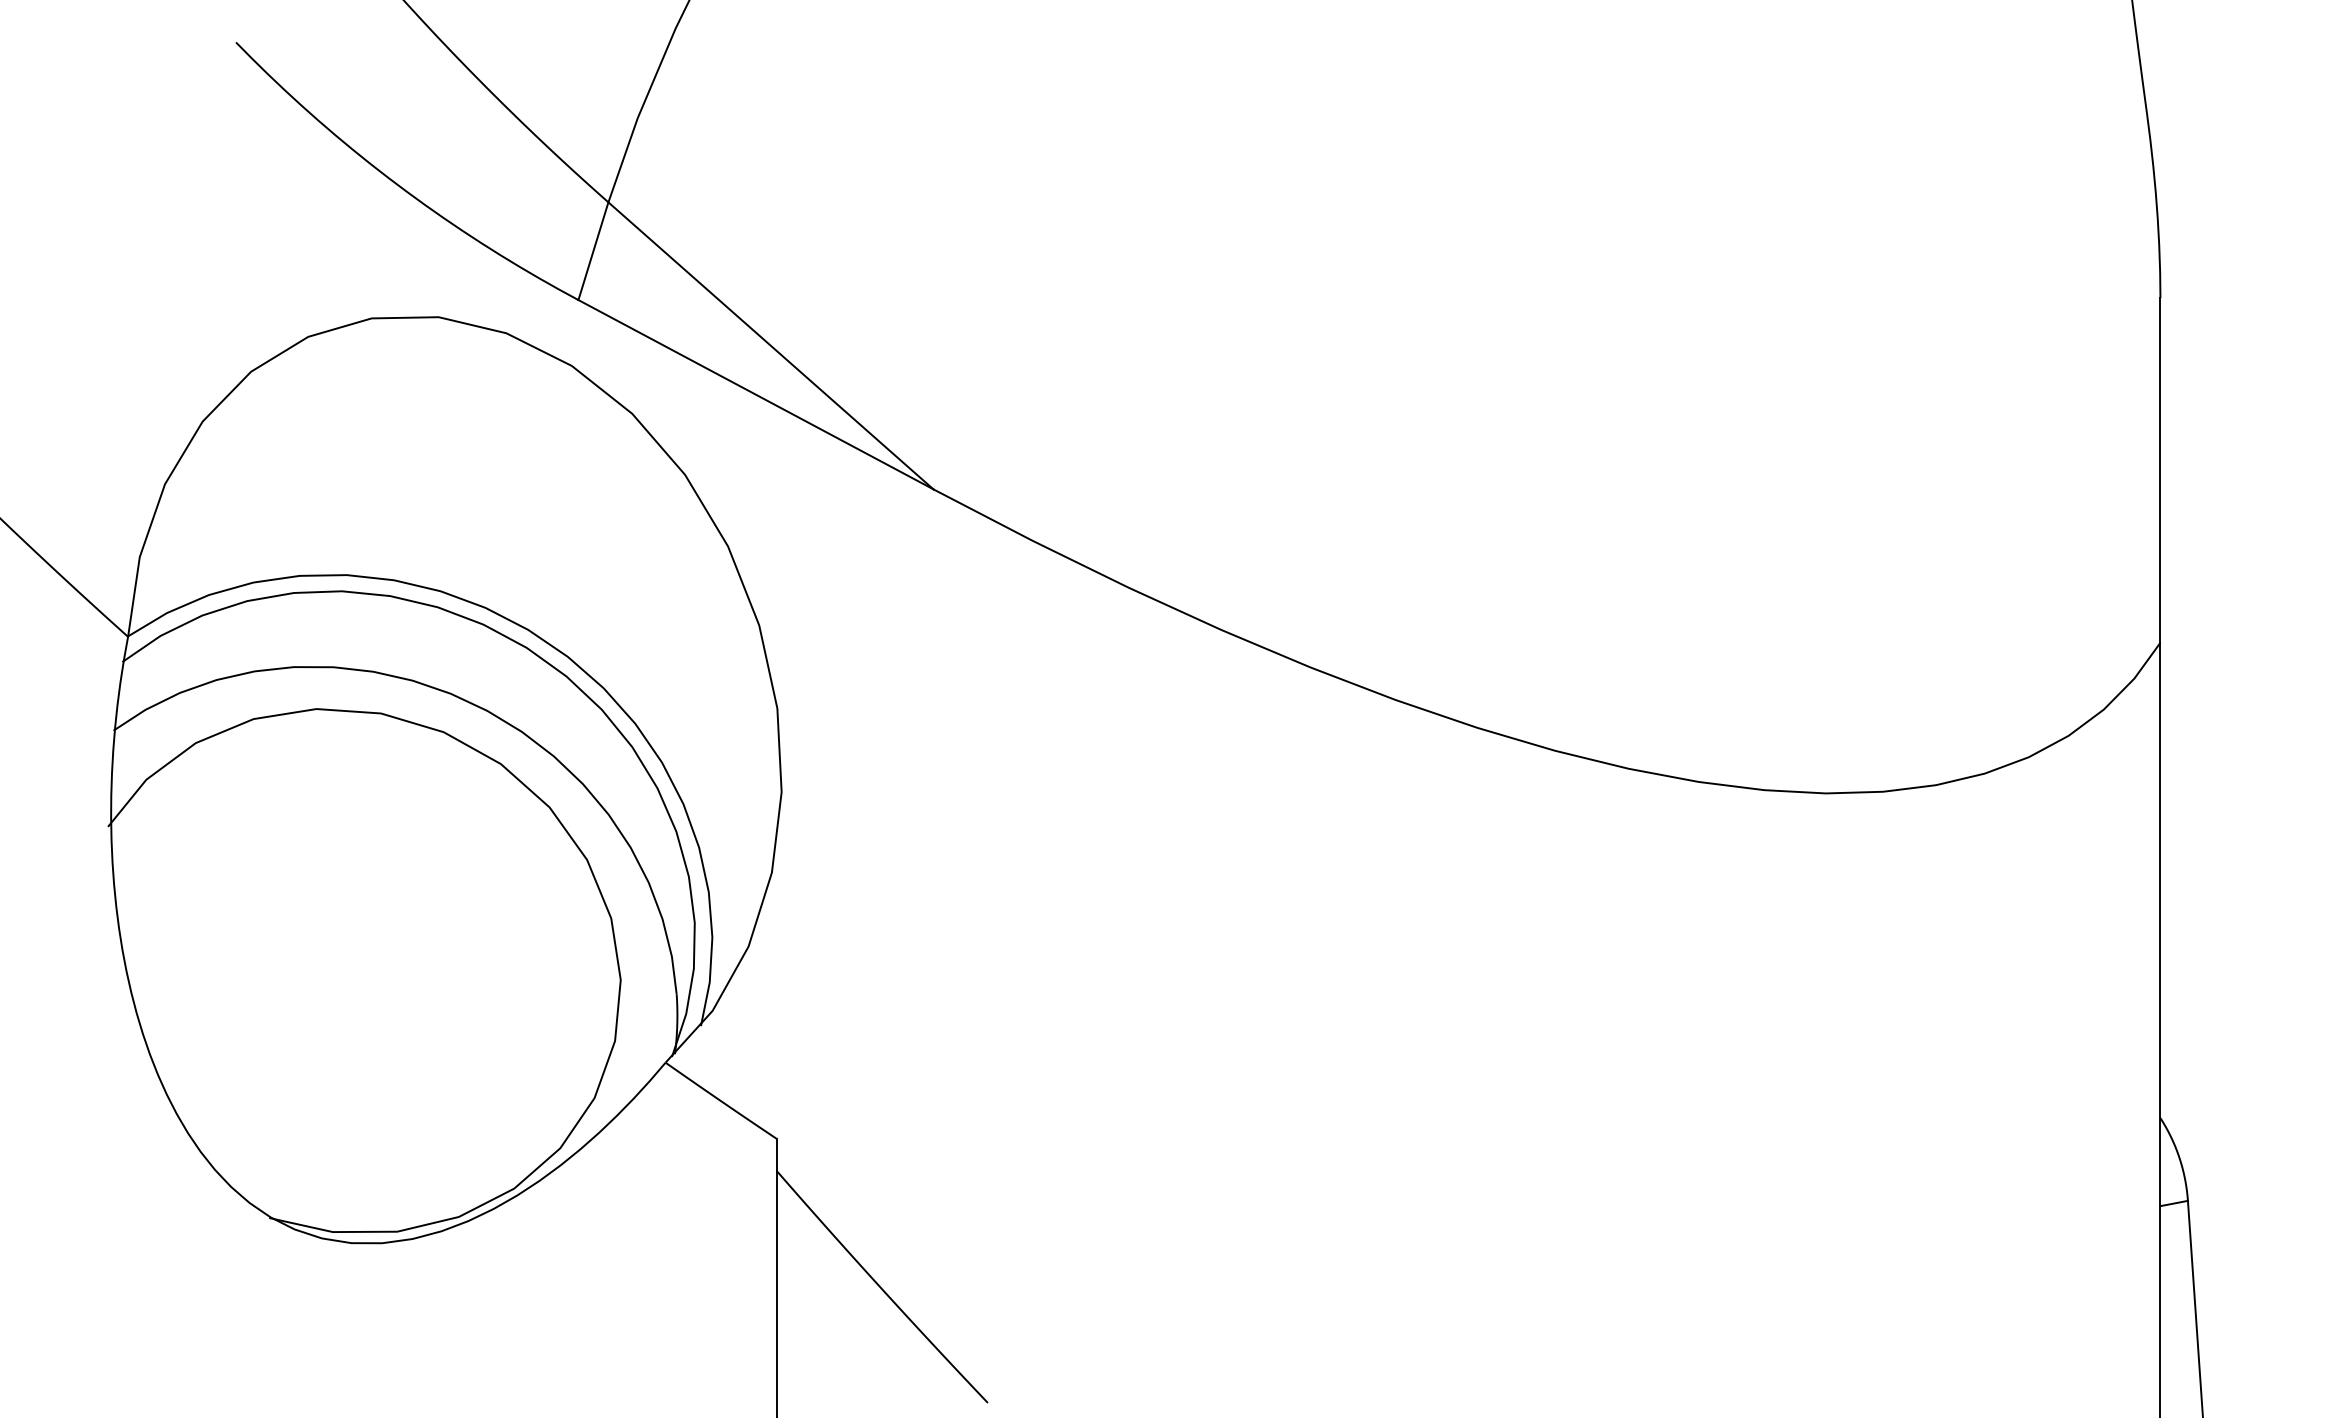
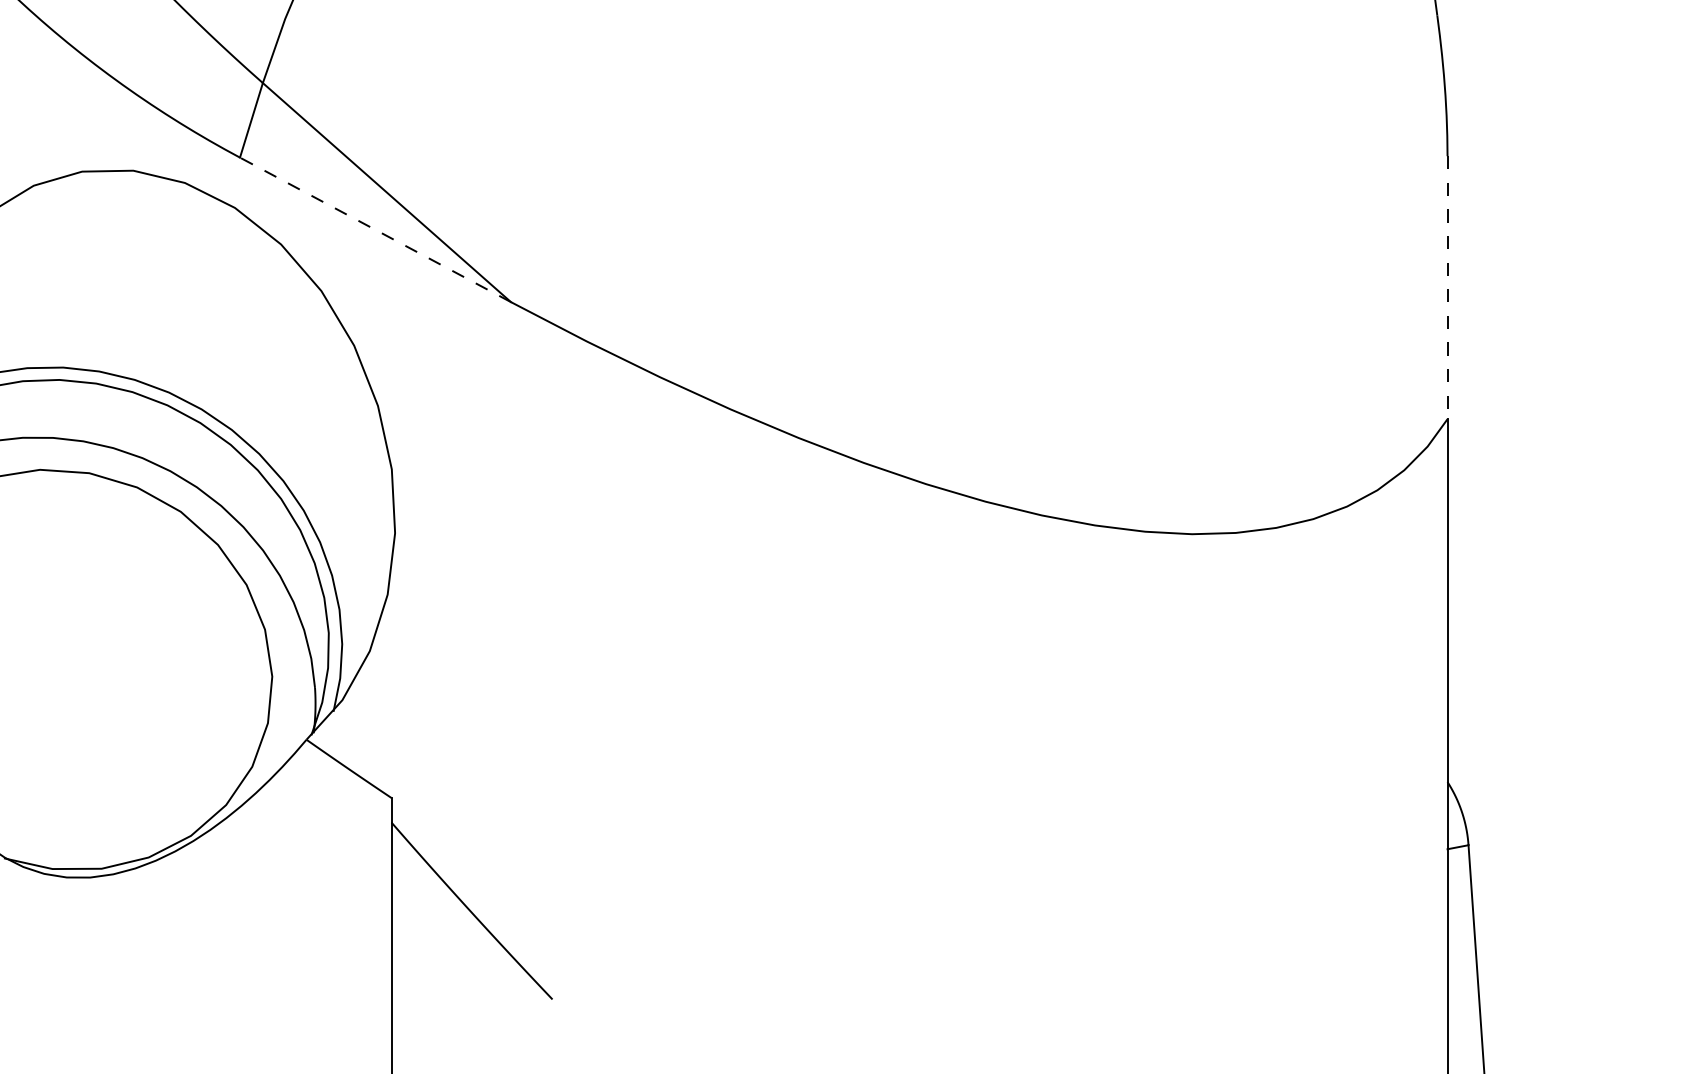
line: (755, 394) -> (375, 229), solid -> dashed
line: (2160, 470) -> (1447, 287), solid -> dashed

